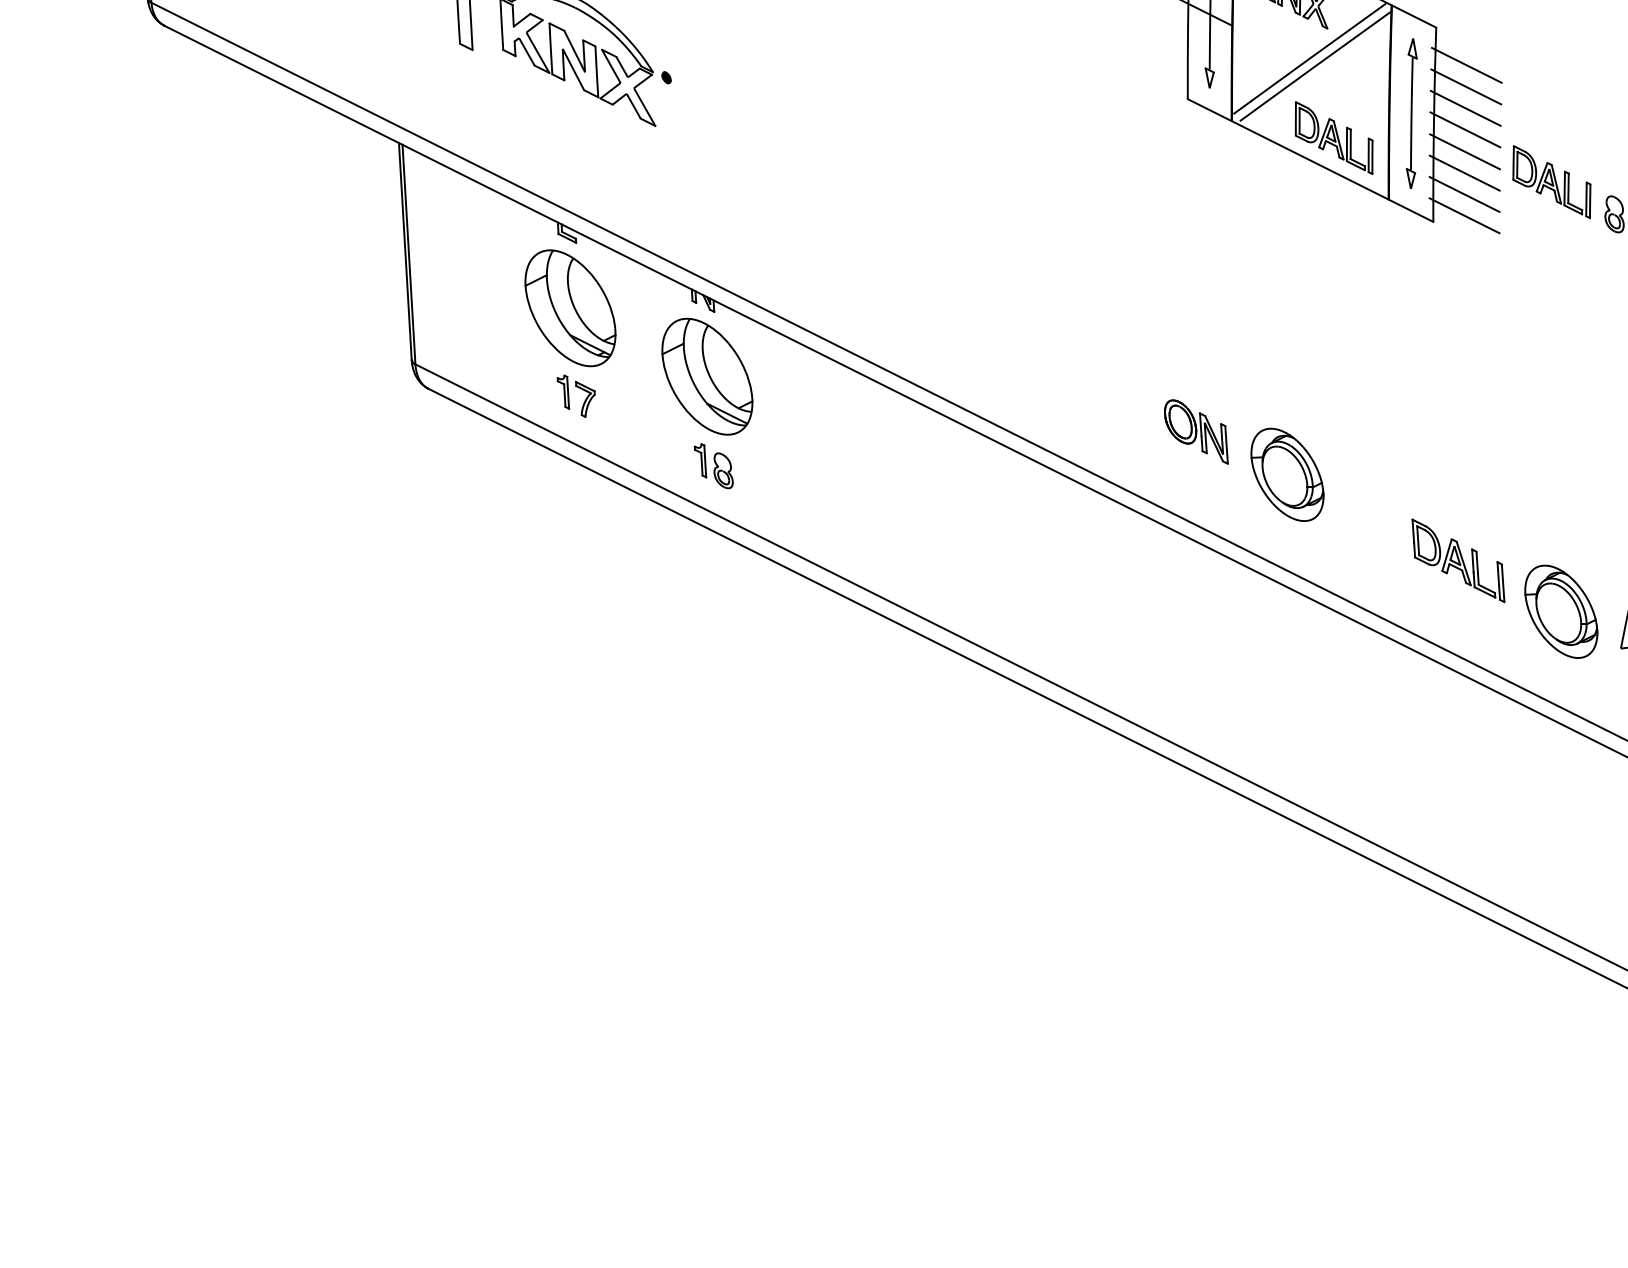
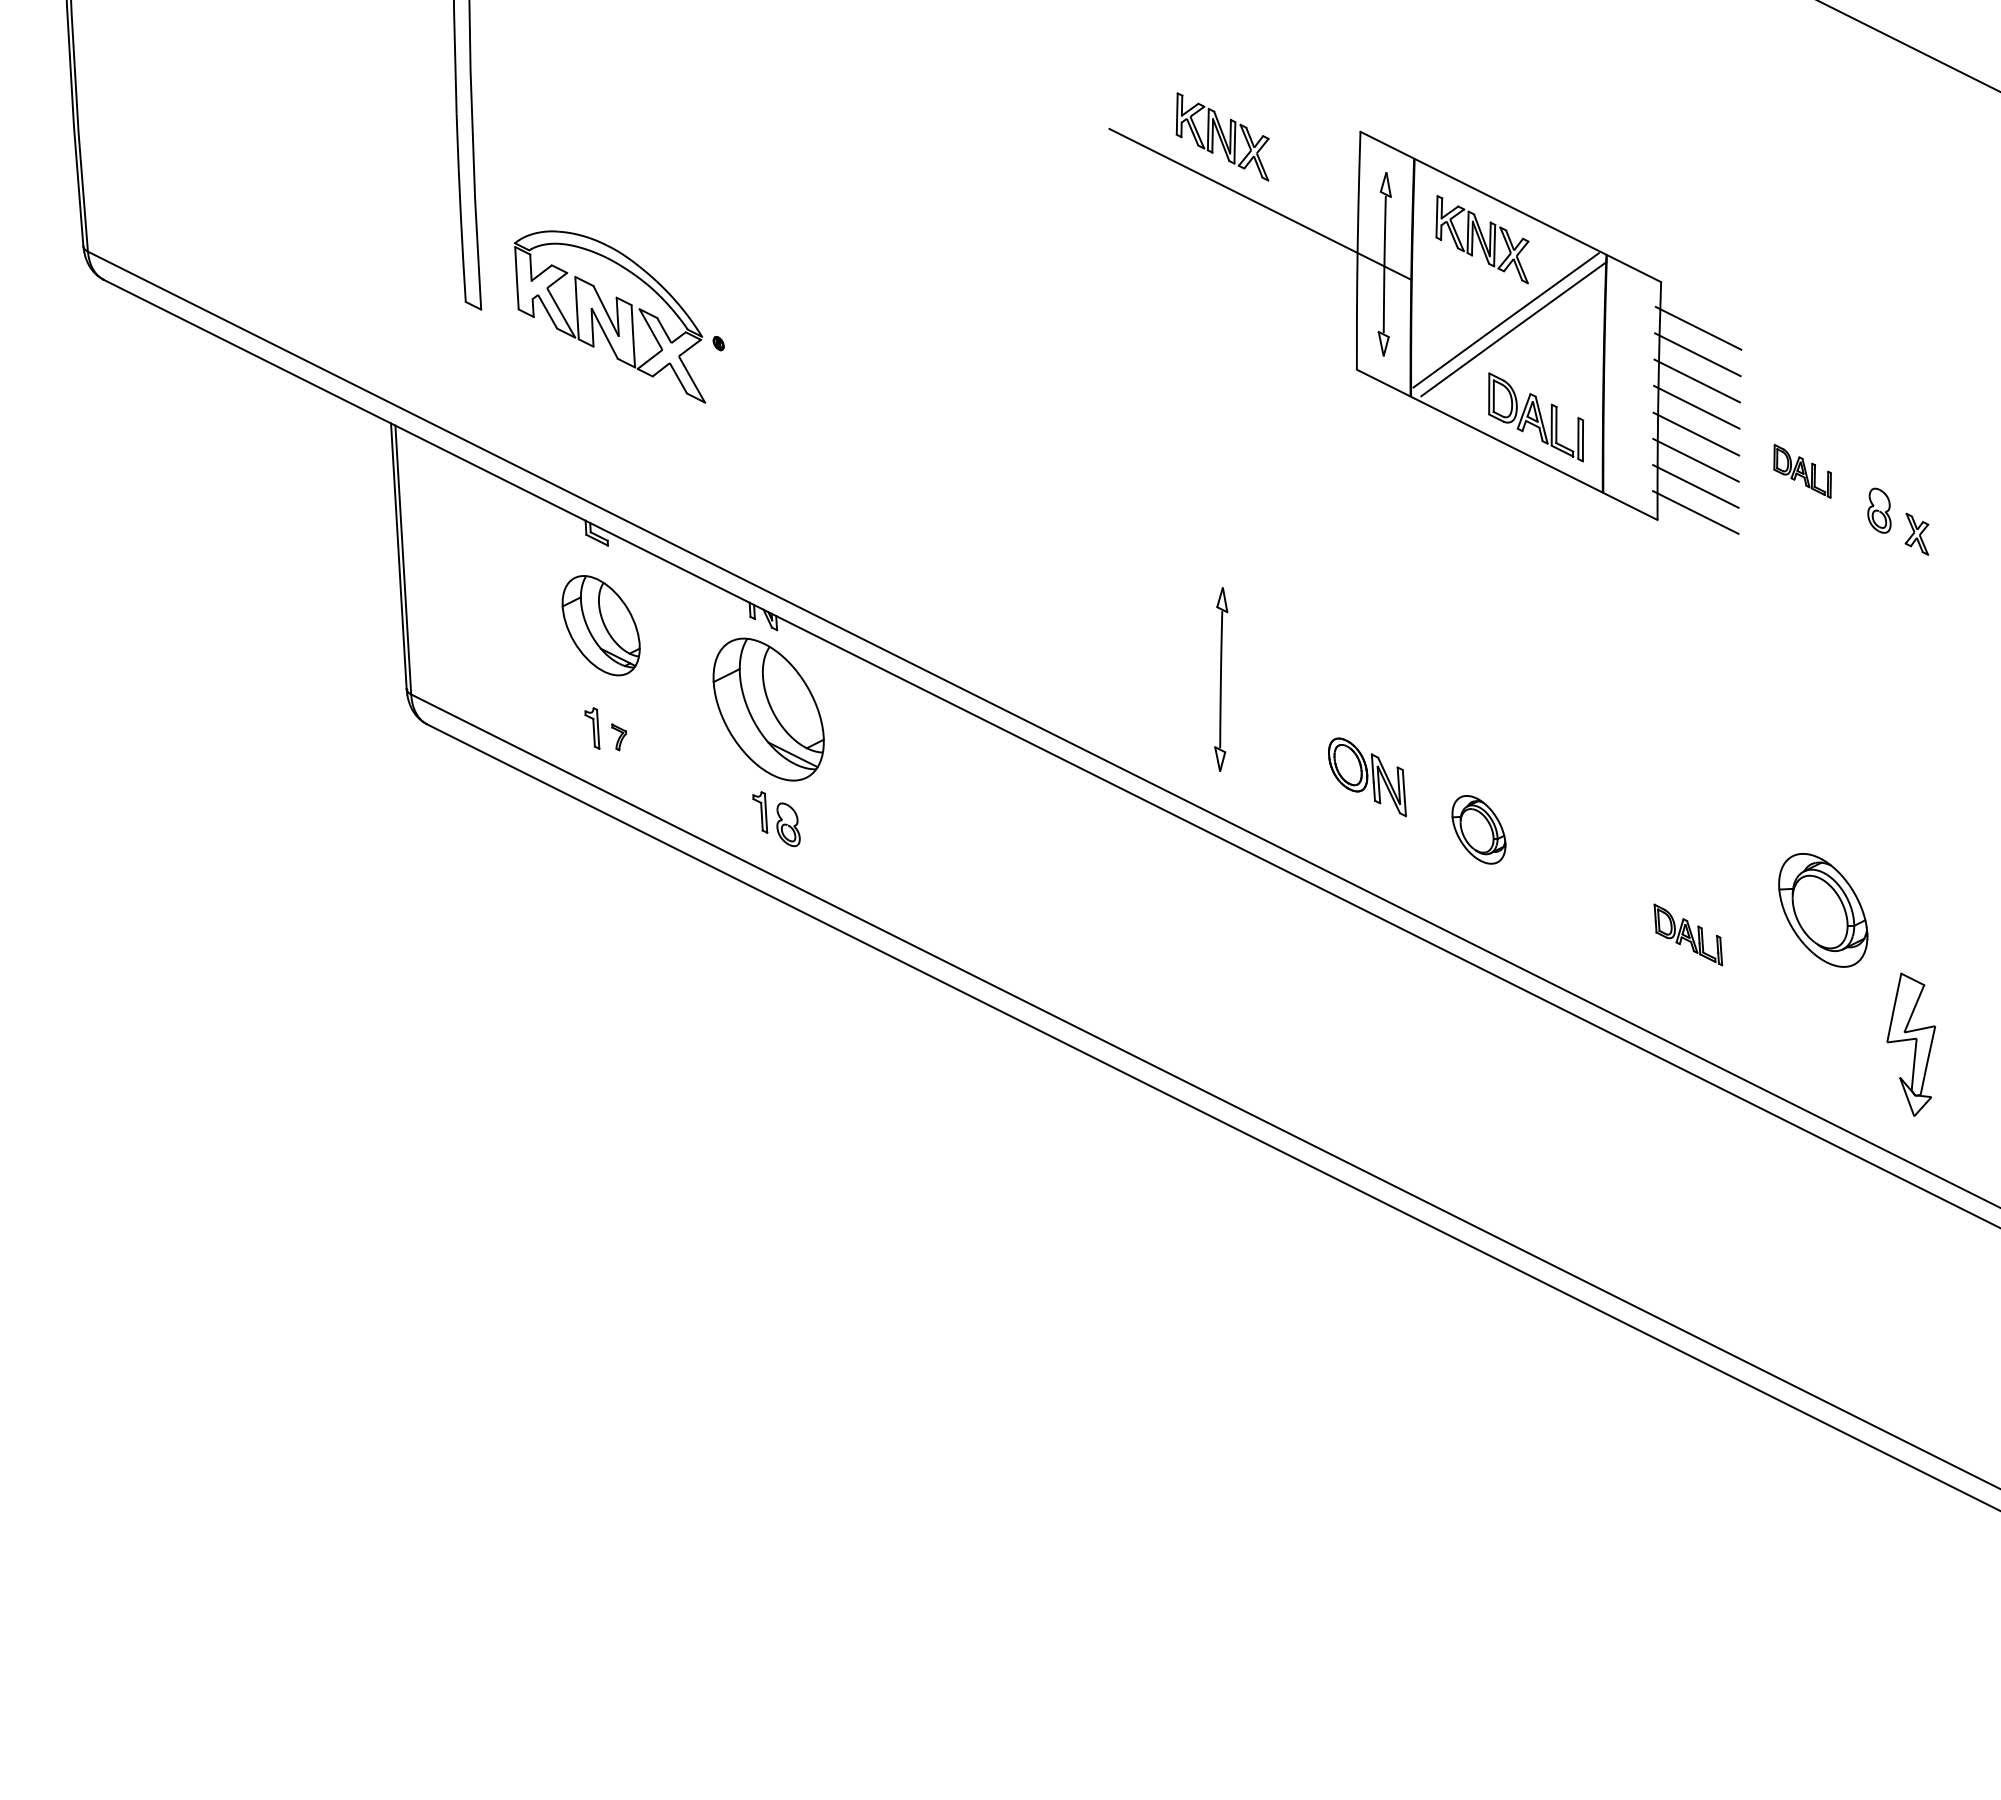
part: (1412, 113) -> (1221, 679), moved
part: (1551, 182) -> (1802, 471), size x0.6
part: (570, 308) -> (601, 625), size x0.7
part: (584, 399) -> (618, 737), size x0.6
part: (1287, 474) -> (1478, 829), size x0.6
part: (1458, 560) -> (1688, 934), size x0.6
part: (1561, 611) -> (1823, 910), moved

